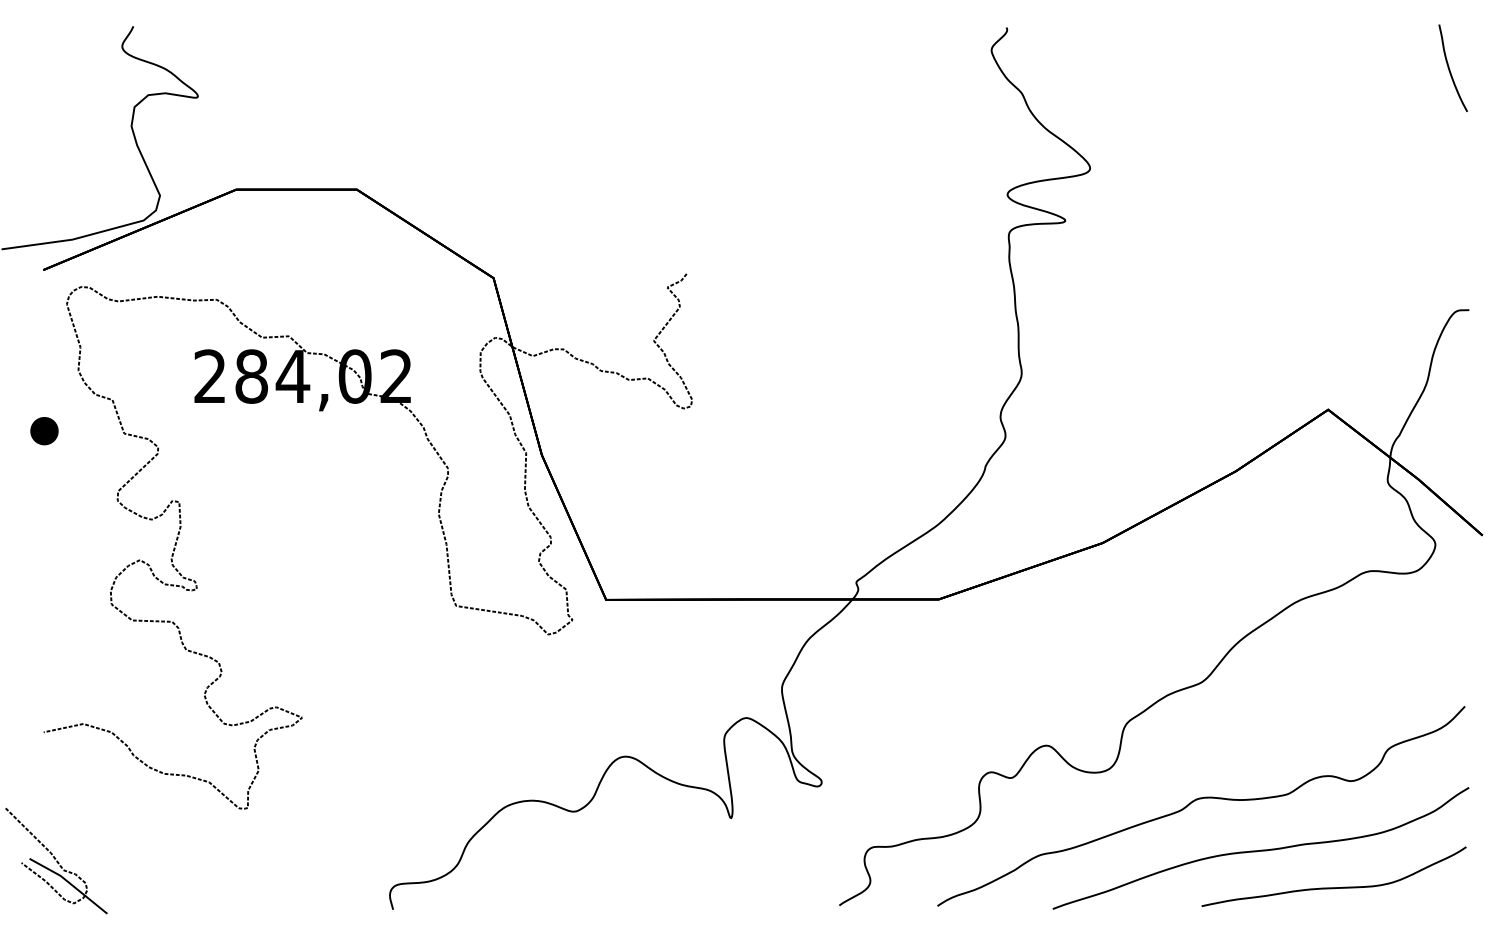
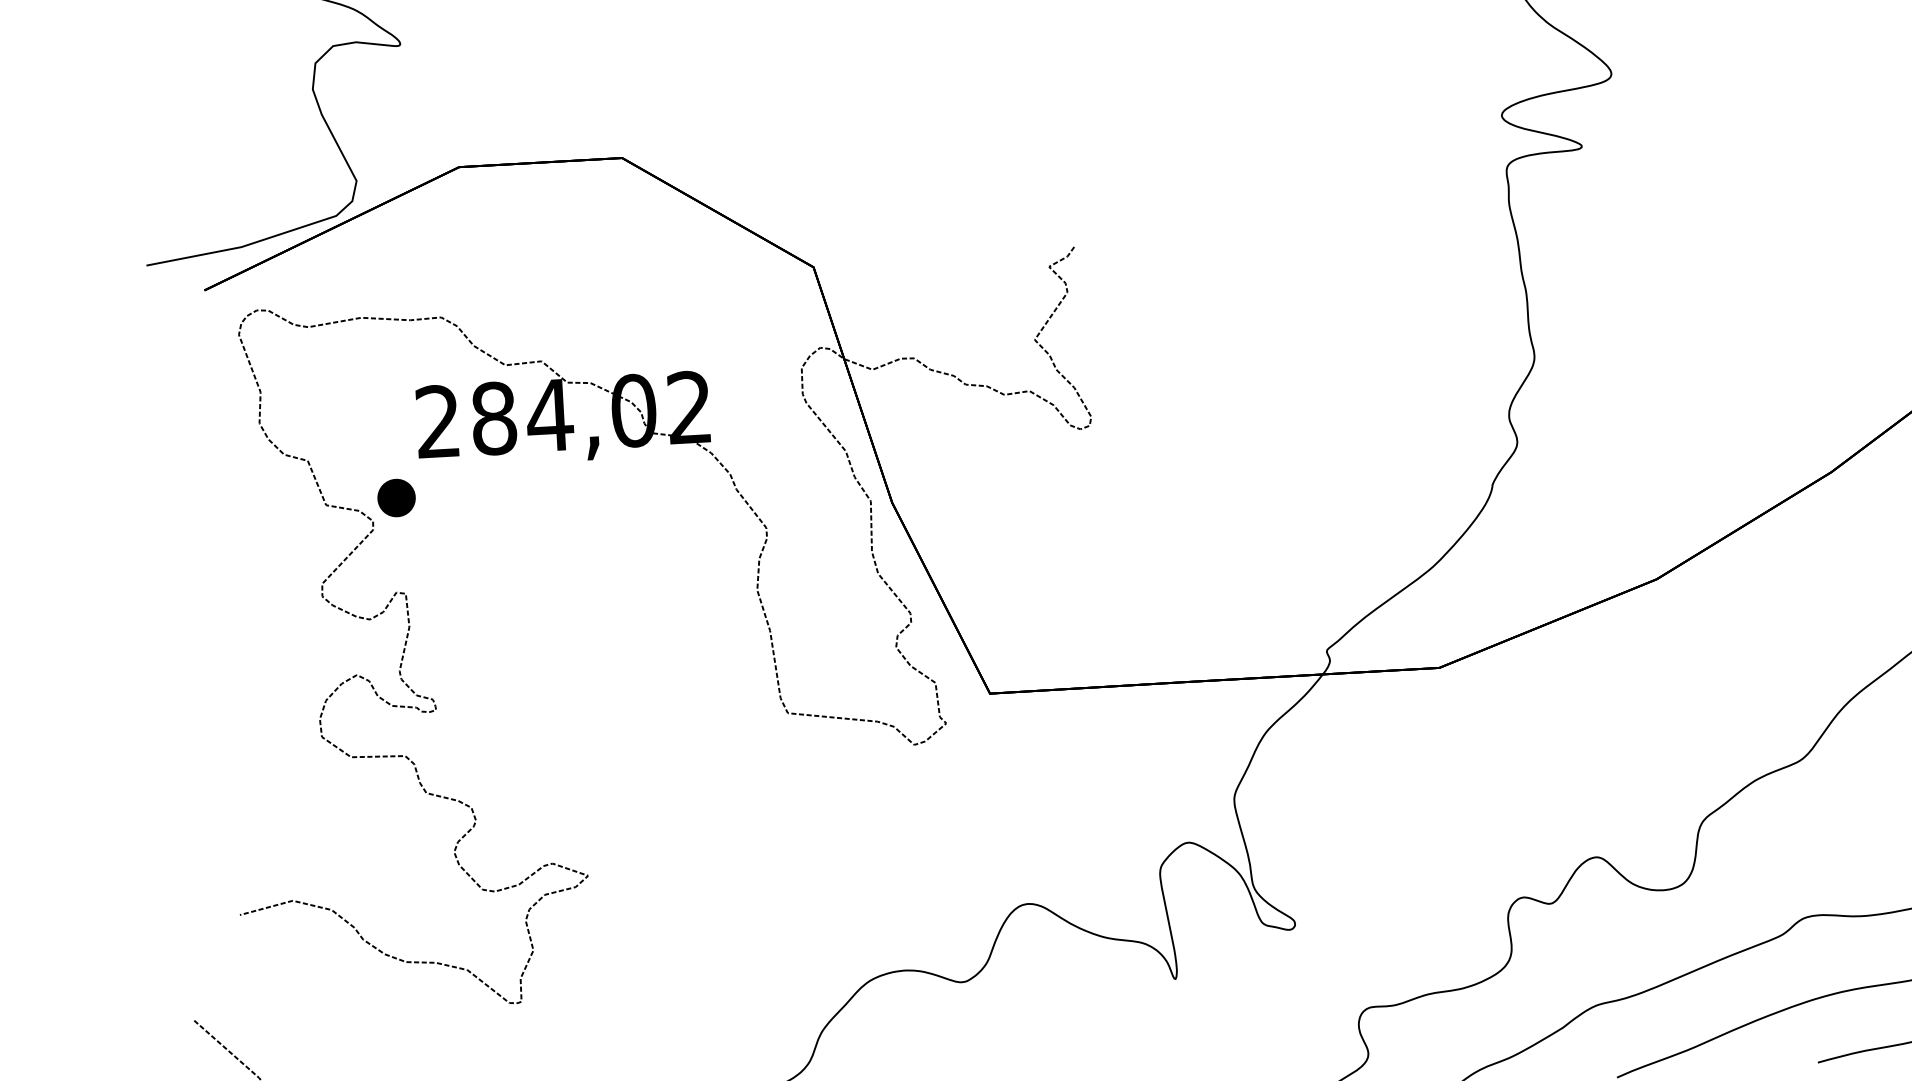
part: (44, 431) -> (396, 498), moved

